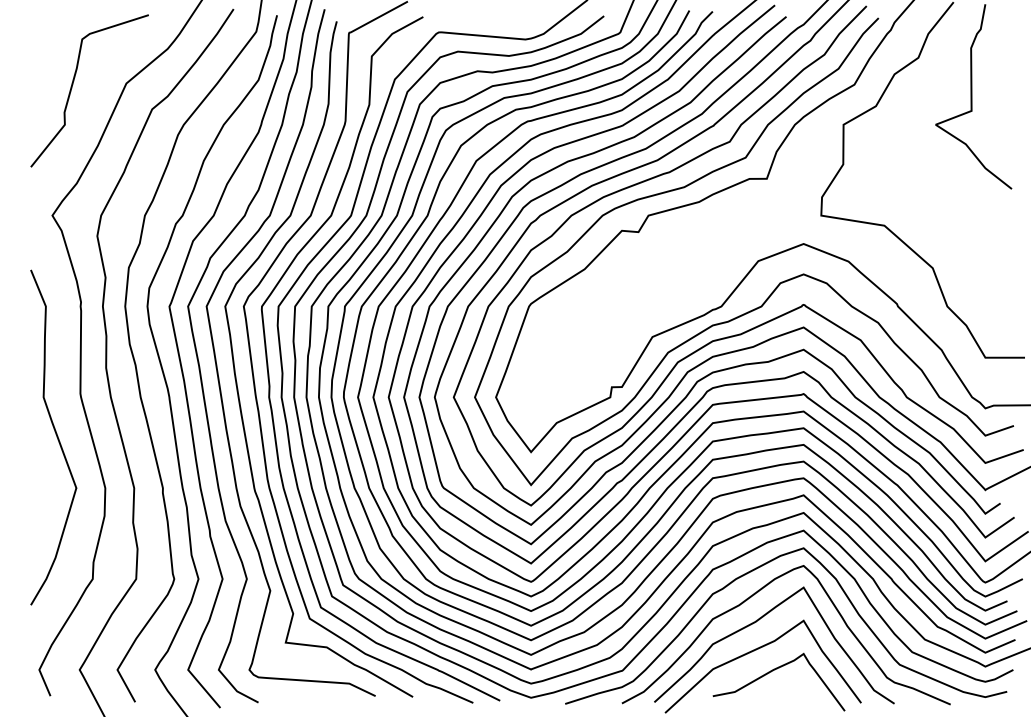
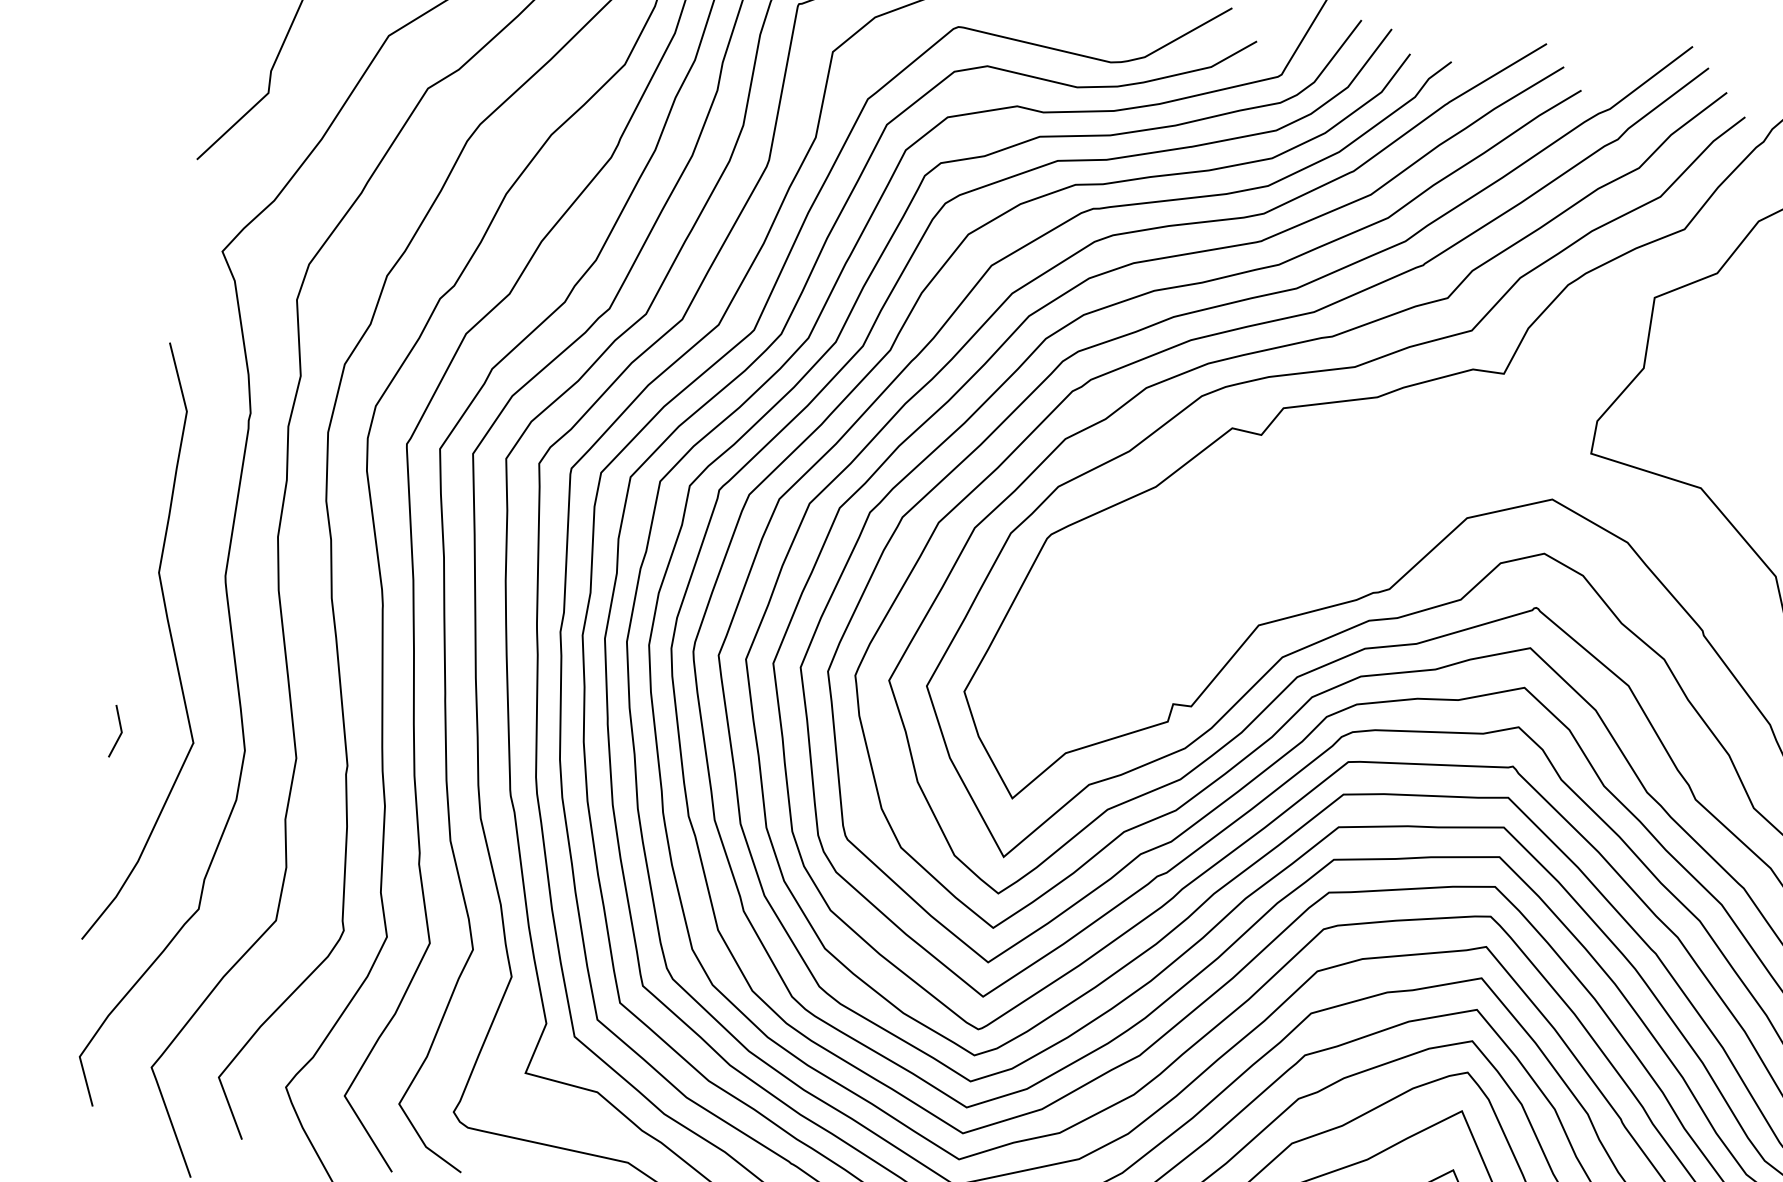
line: (34, 486) -> (119, 729), added

